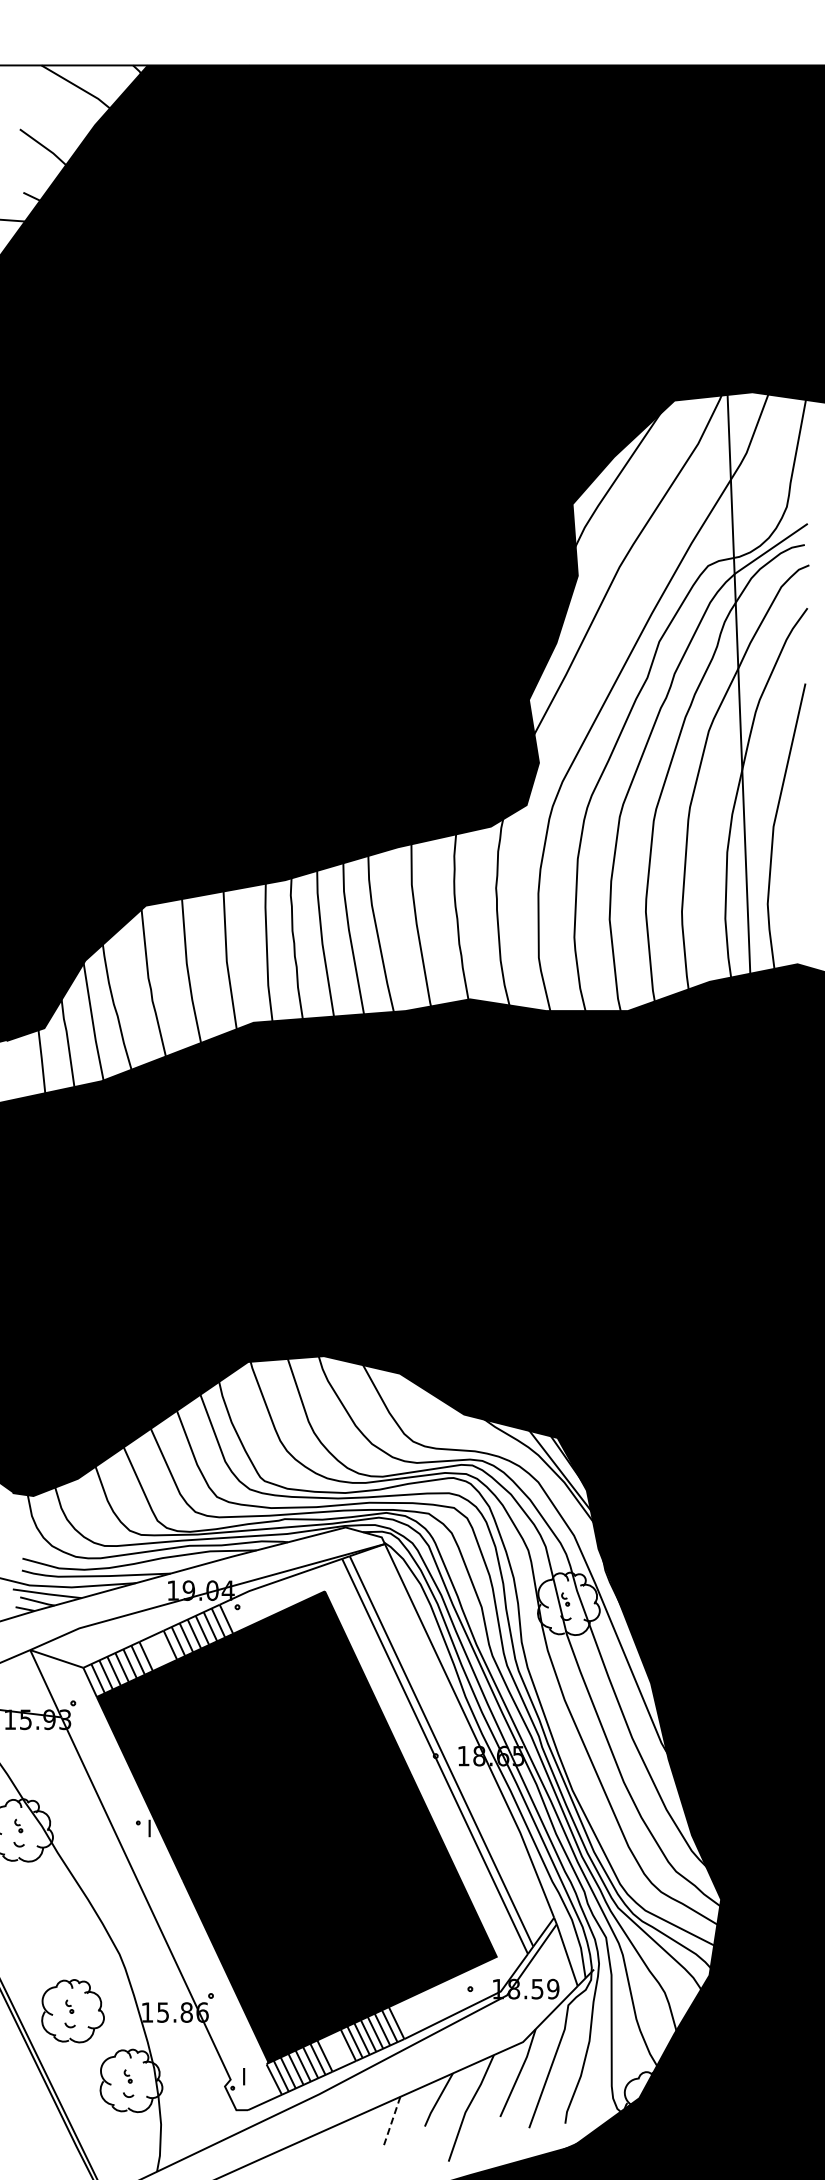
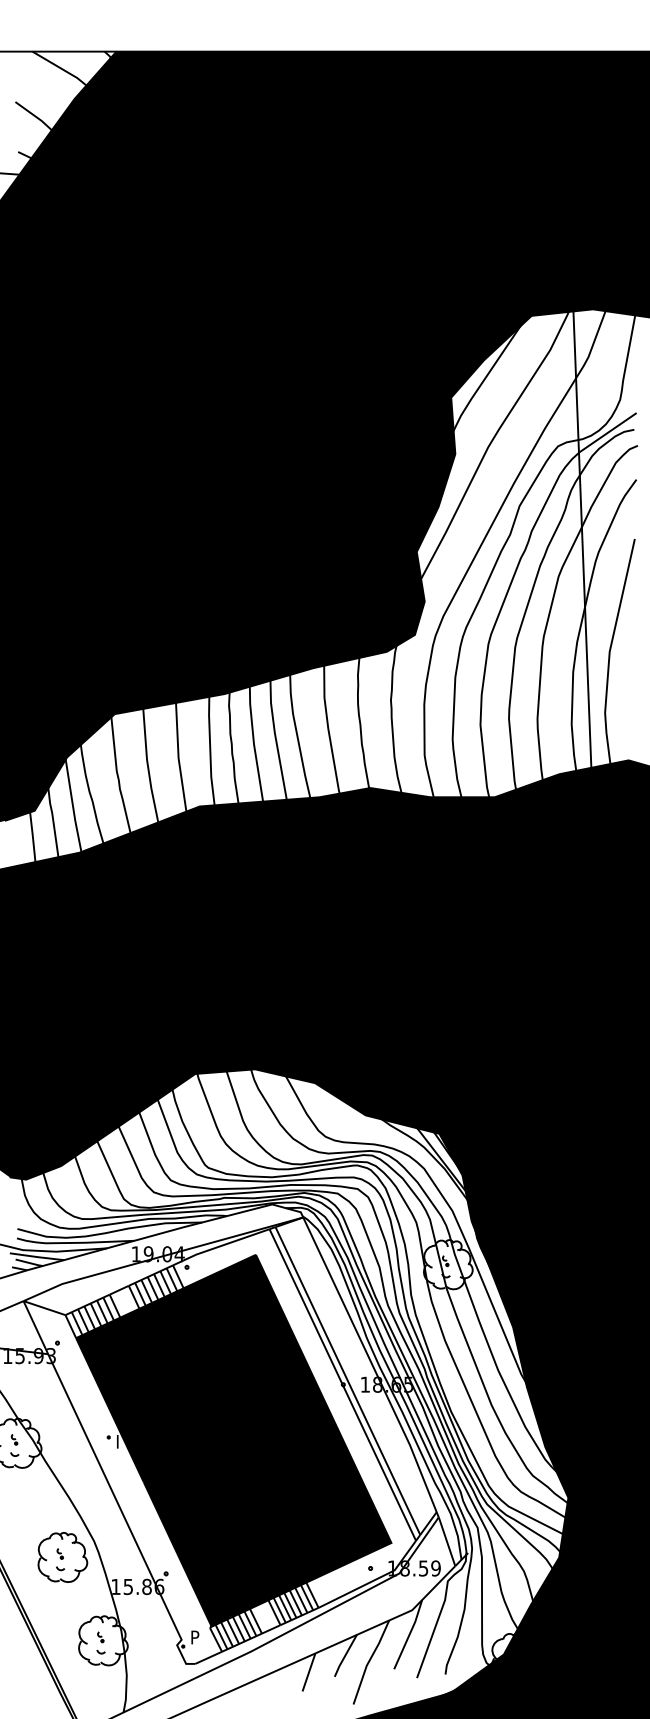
part: (72, 2011) -> (62, 1557), moved
text: (249, 2073) -> (196, 1634), I -> P
line: (392, 2121) -> (309, 1672), dashed -> solid

